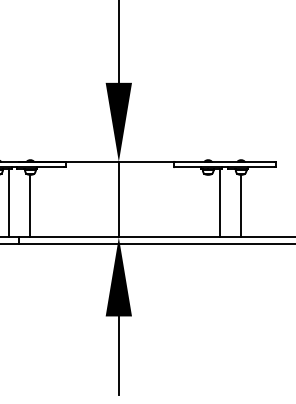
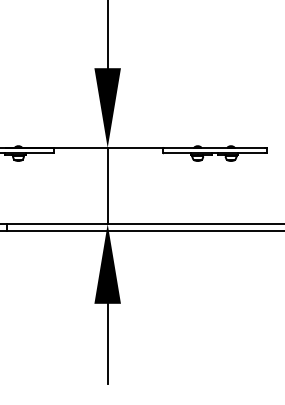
line: (219, 202) -> (209, 188), removed
line: (30, 205) -> (18, 191), removed
line: (240, 205) -> (230, 191), removed

